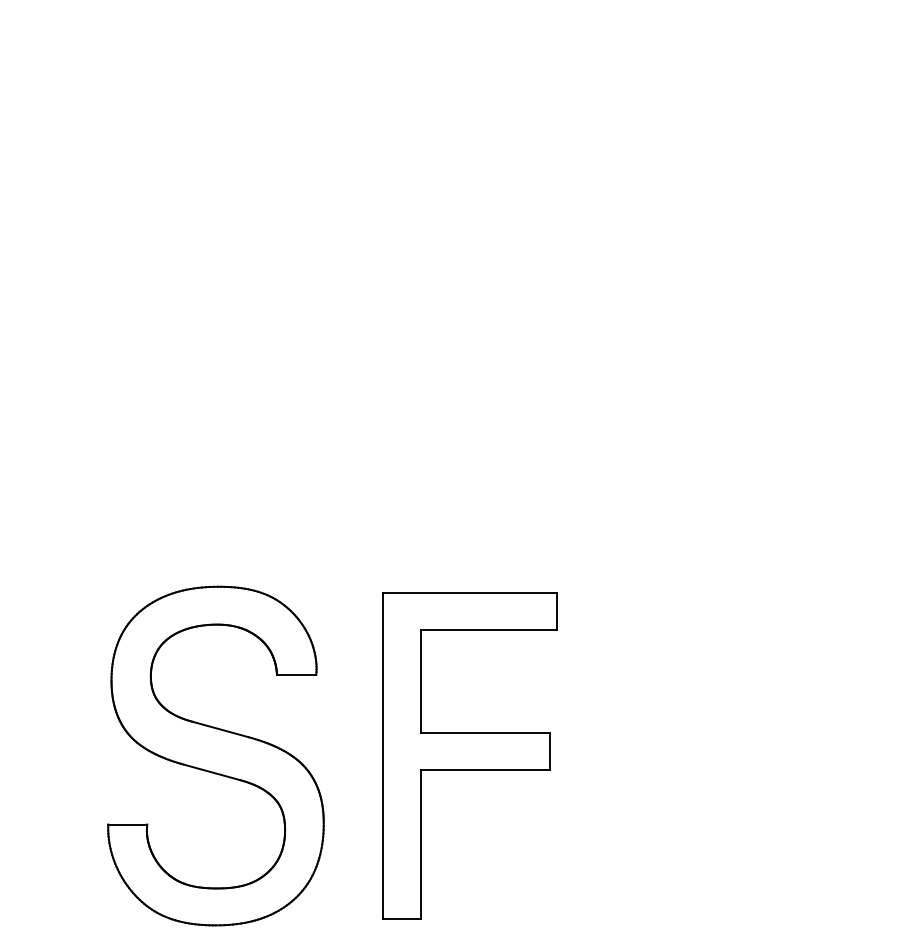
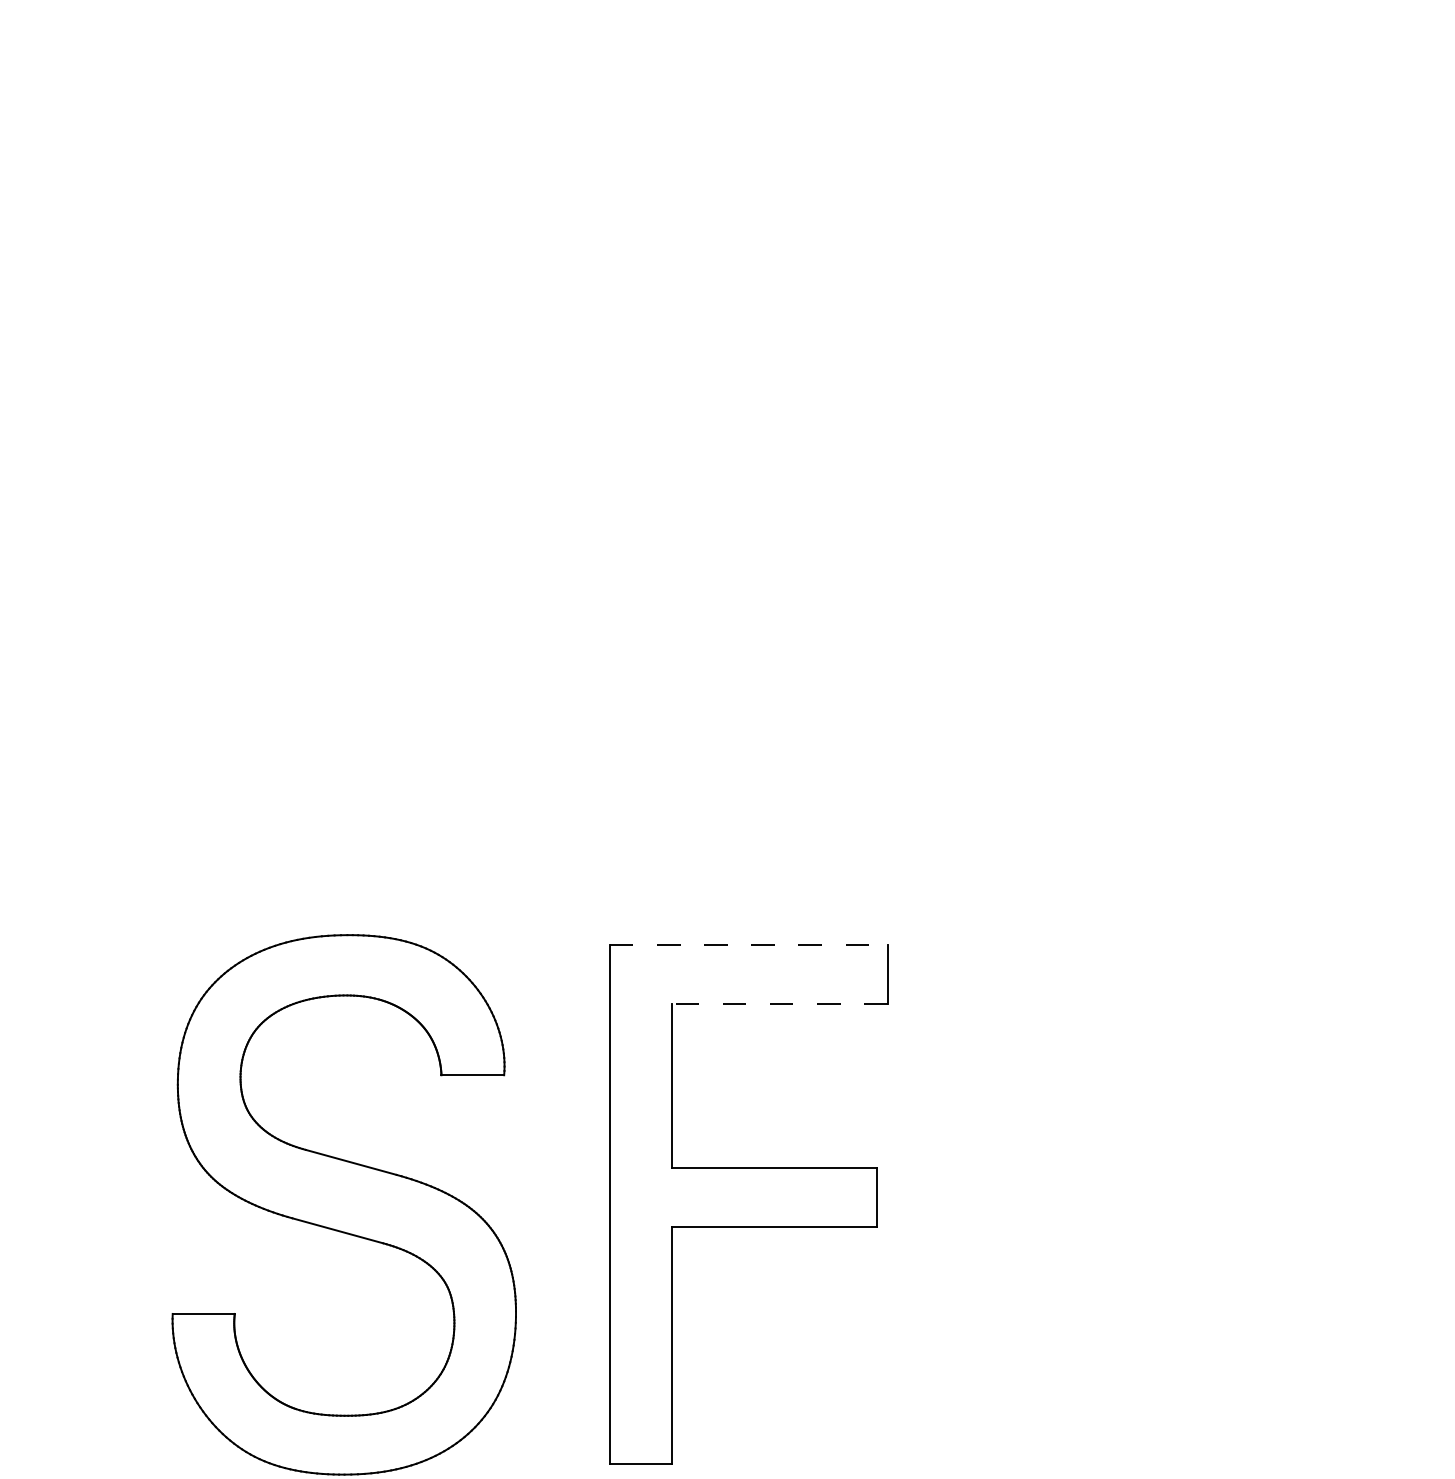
line: (470, 593) -> (749, 945), solid -> dashed
line: (489, 630) -> (780, 1004), solid -> dashed

